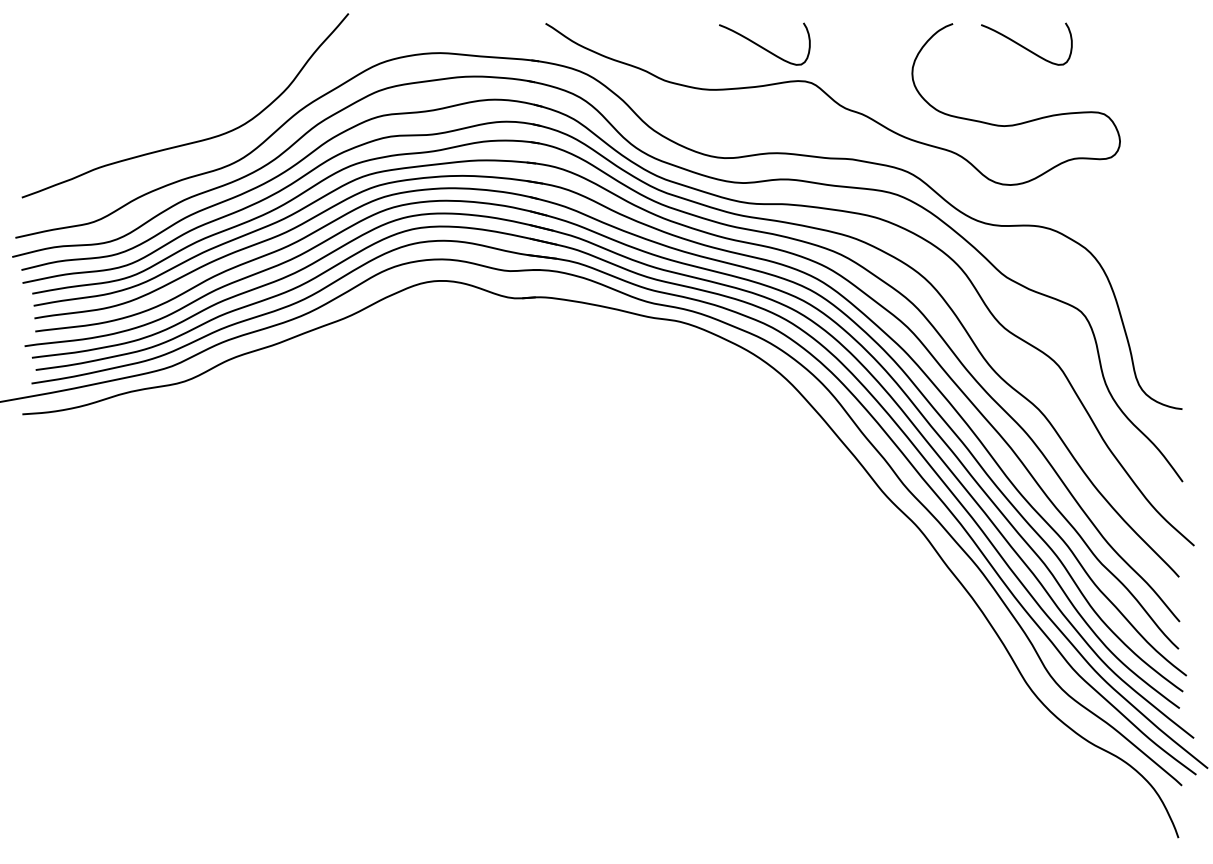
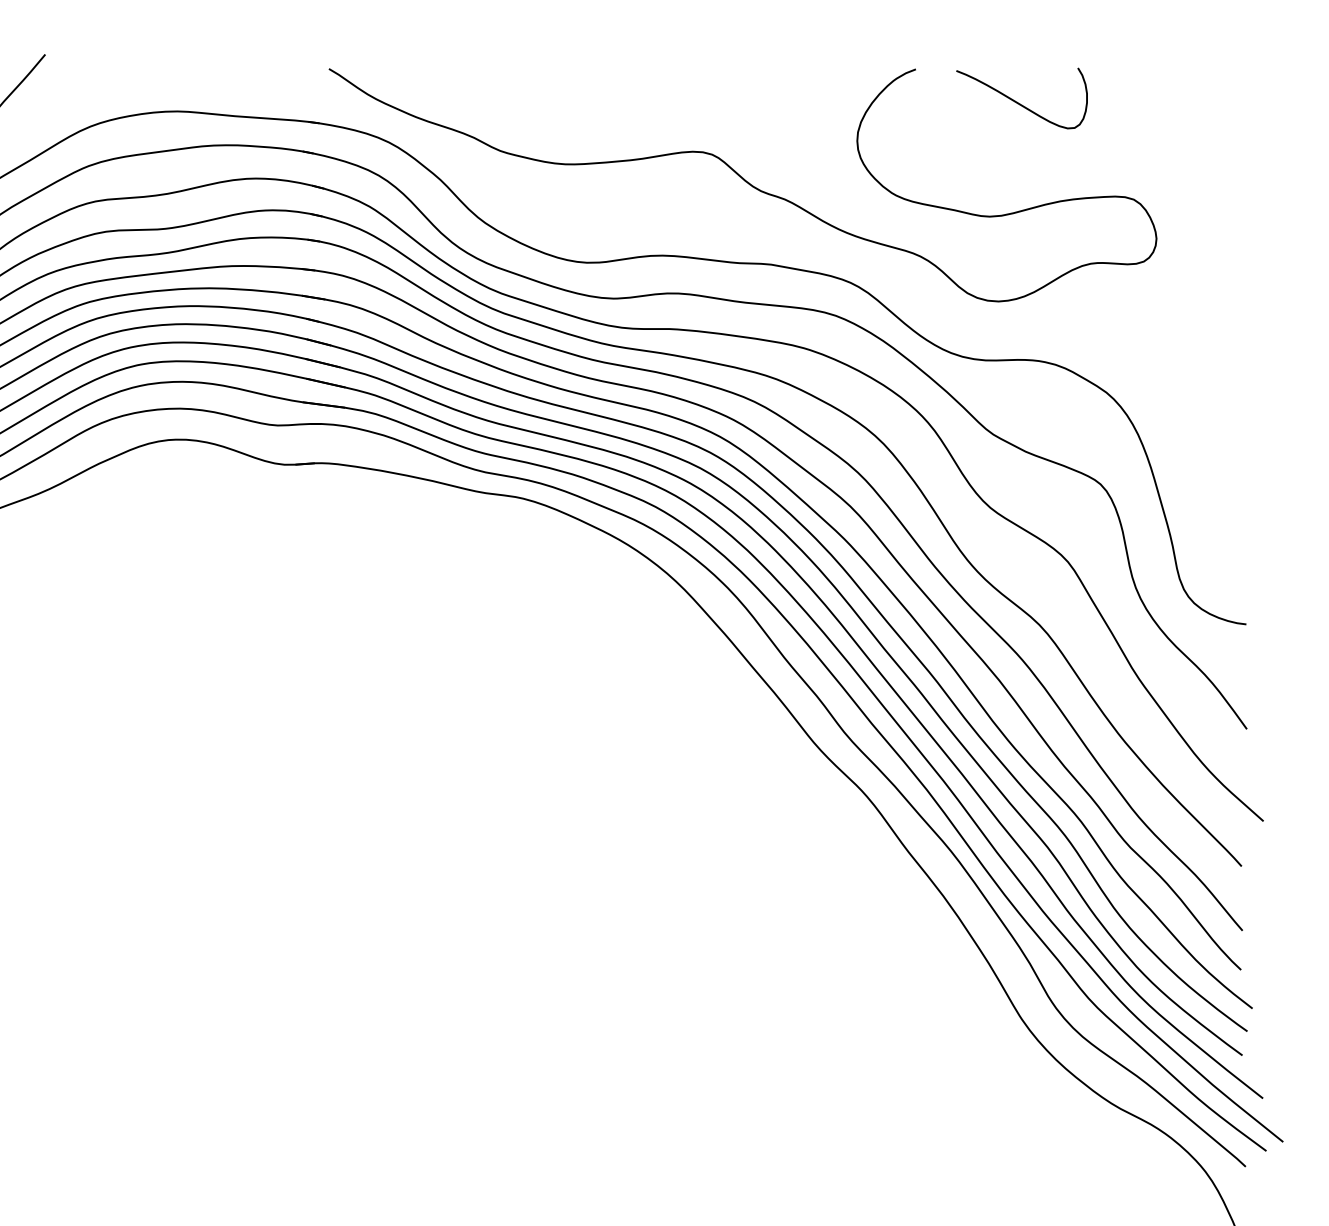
curve: (762, 46) -> (641, 101), removed

